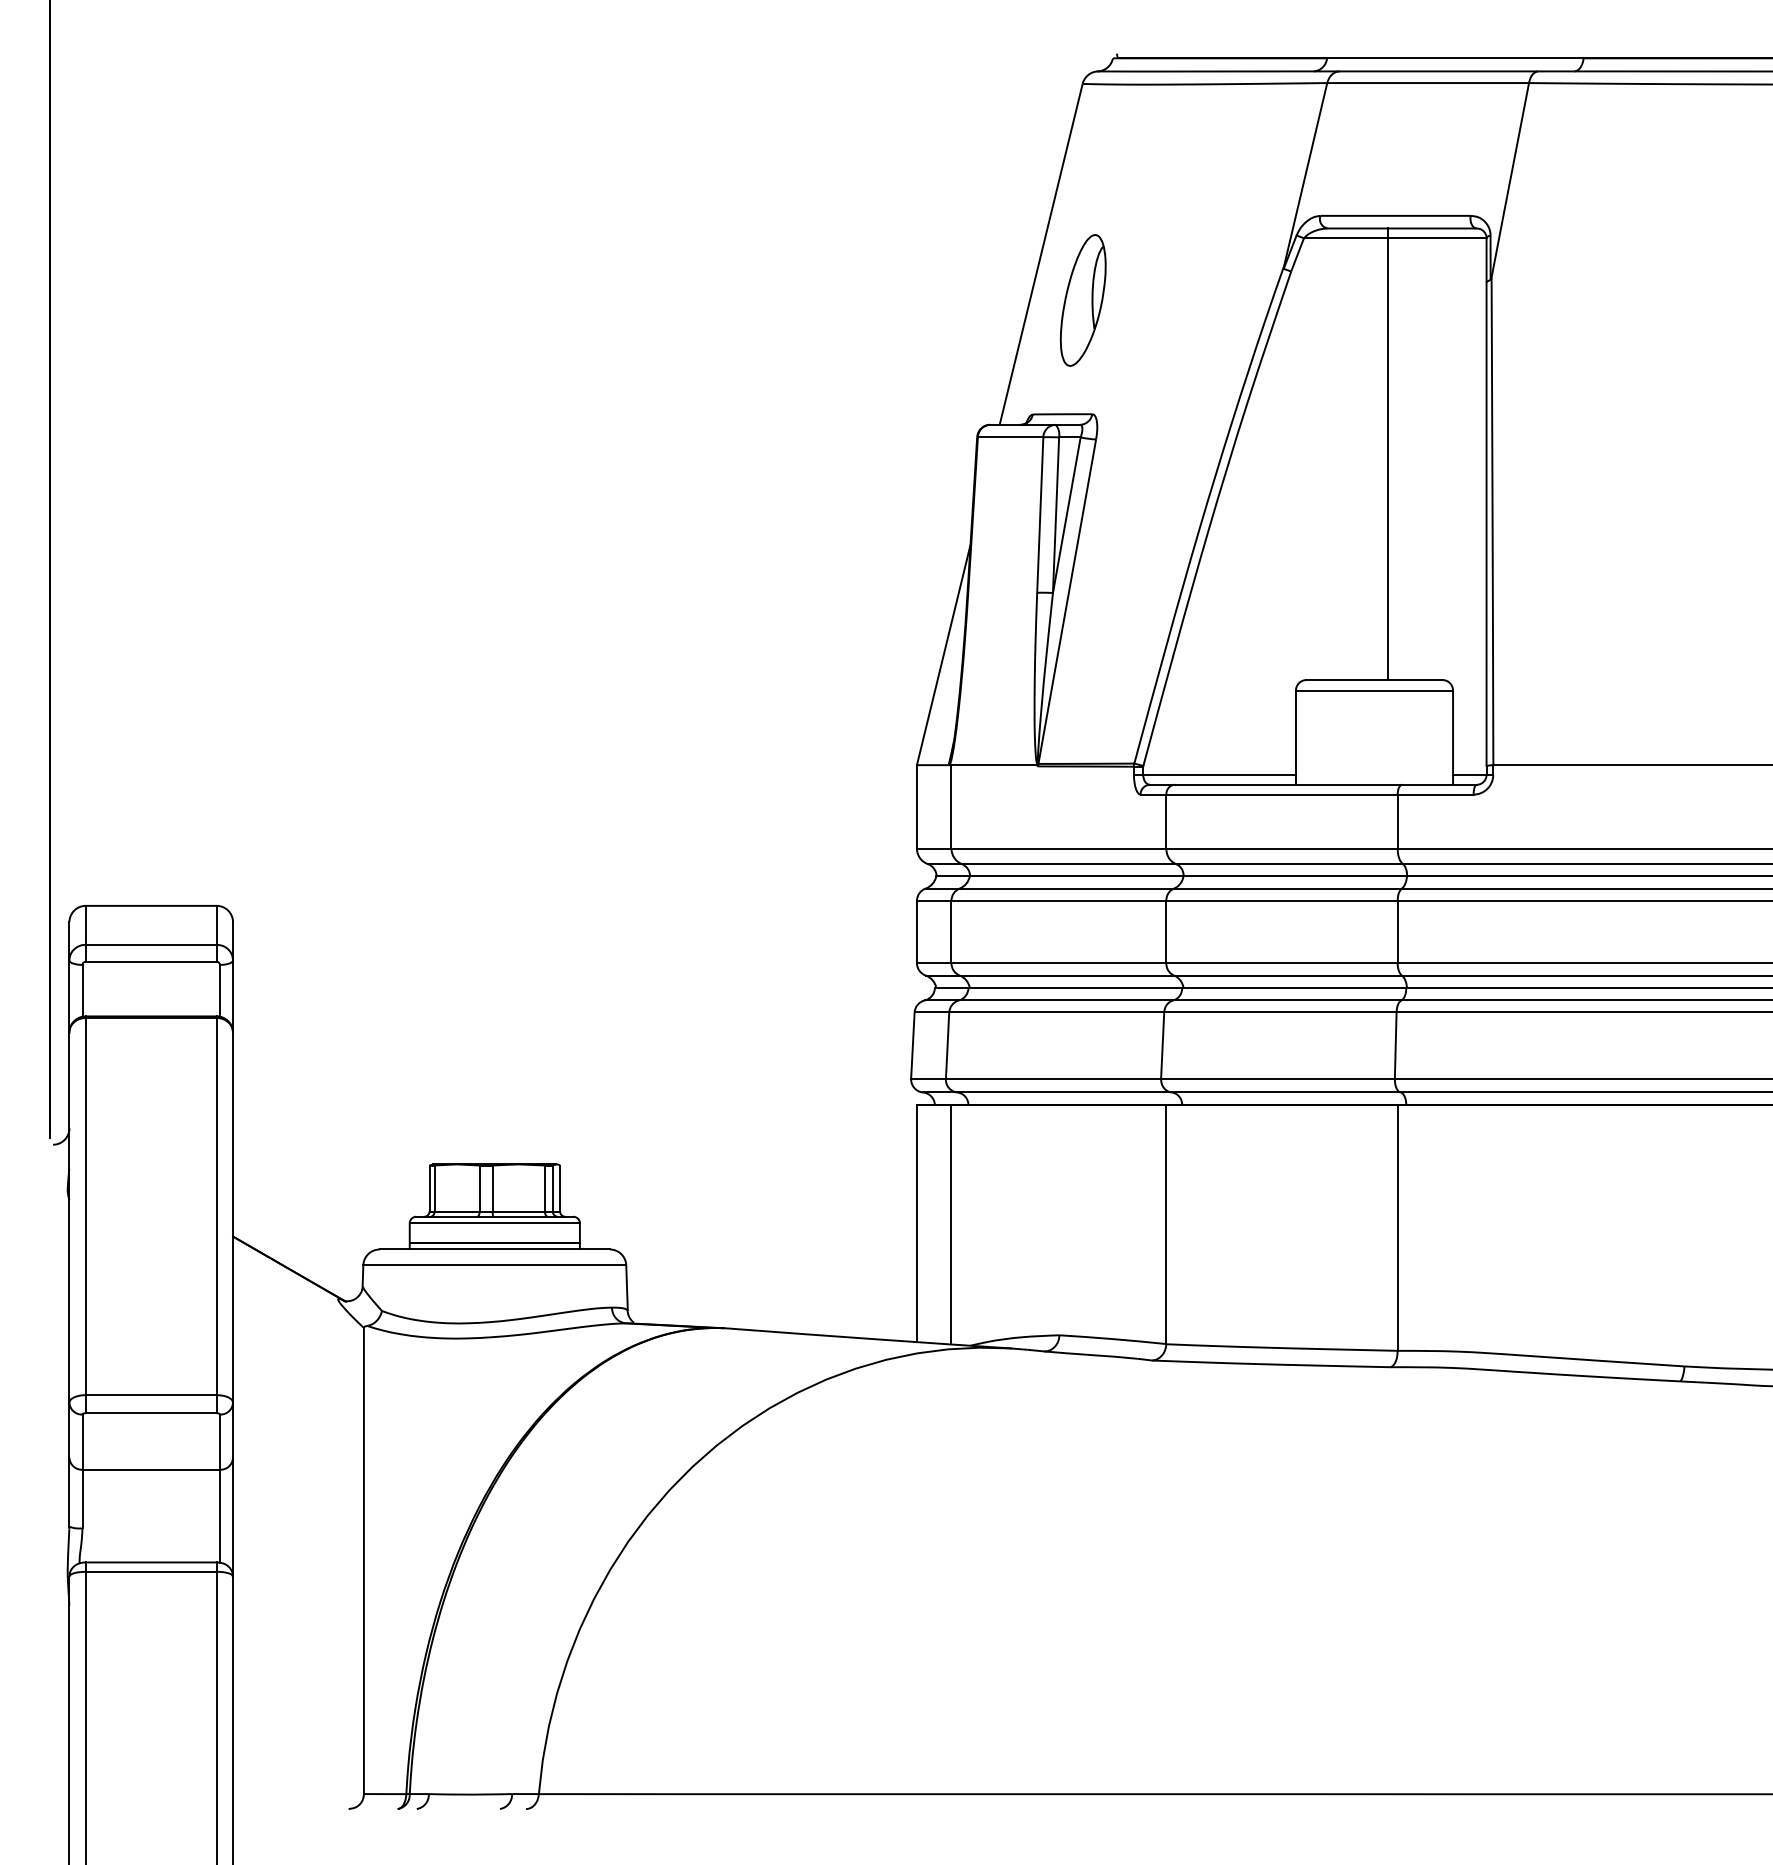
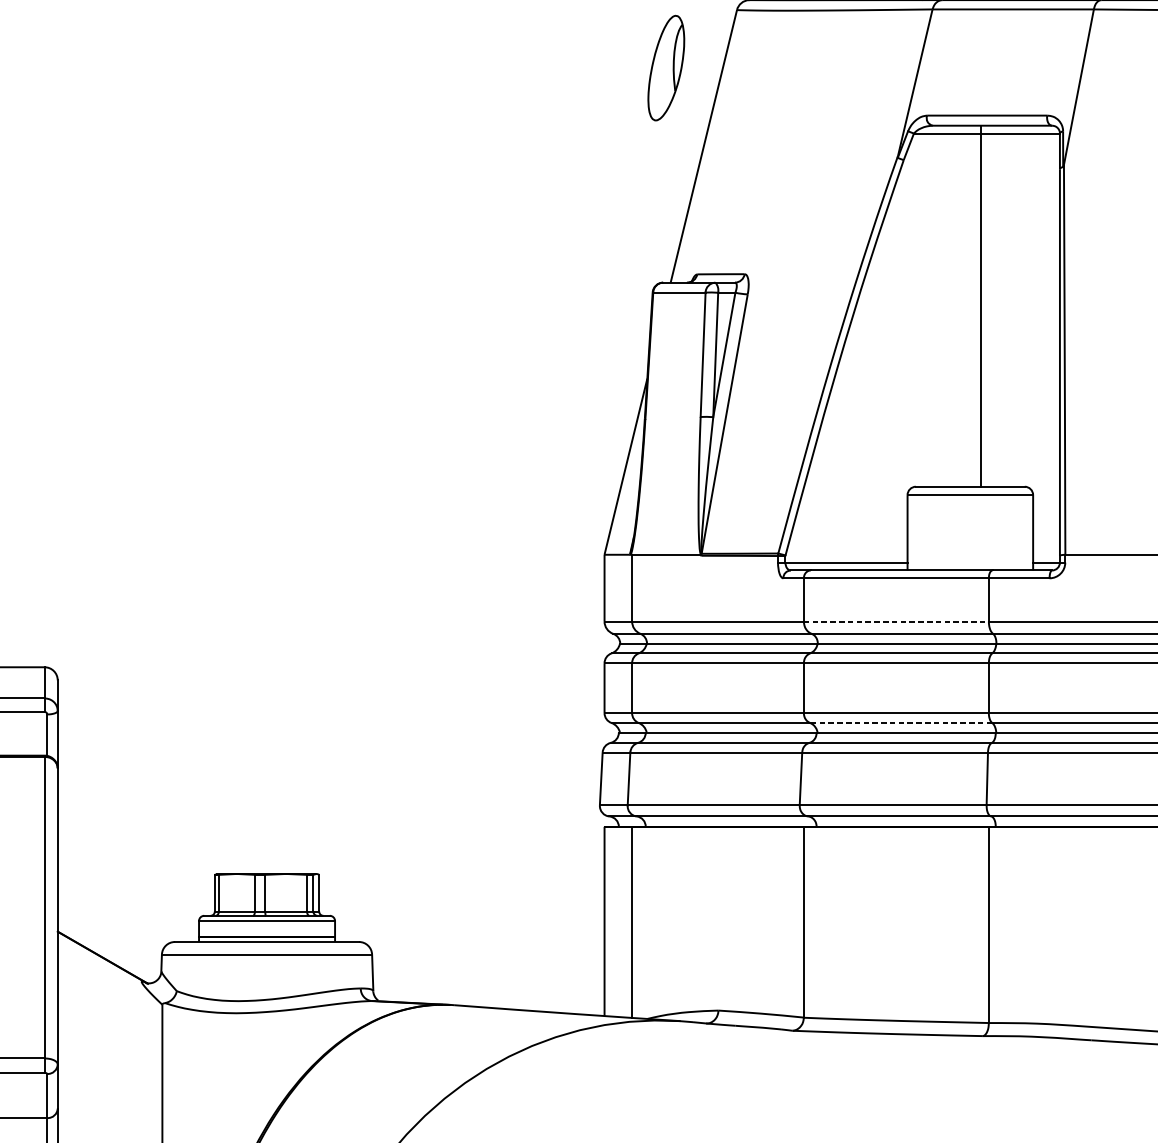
part: (1082, 300) -> (665, 68), moved
line: (1281, 848) -> (895, 621), solid -> dashed
line: (1287, 975) -> (900, 722), solid -> dashed

